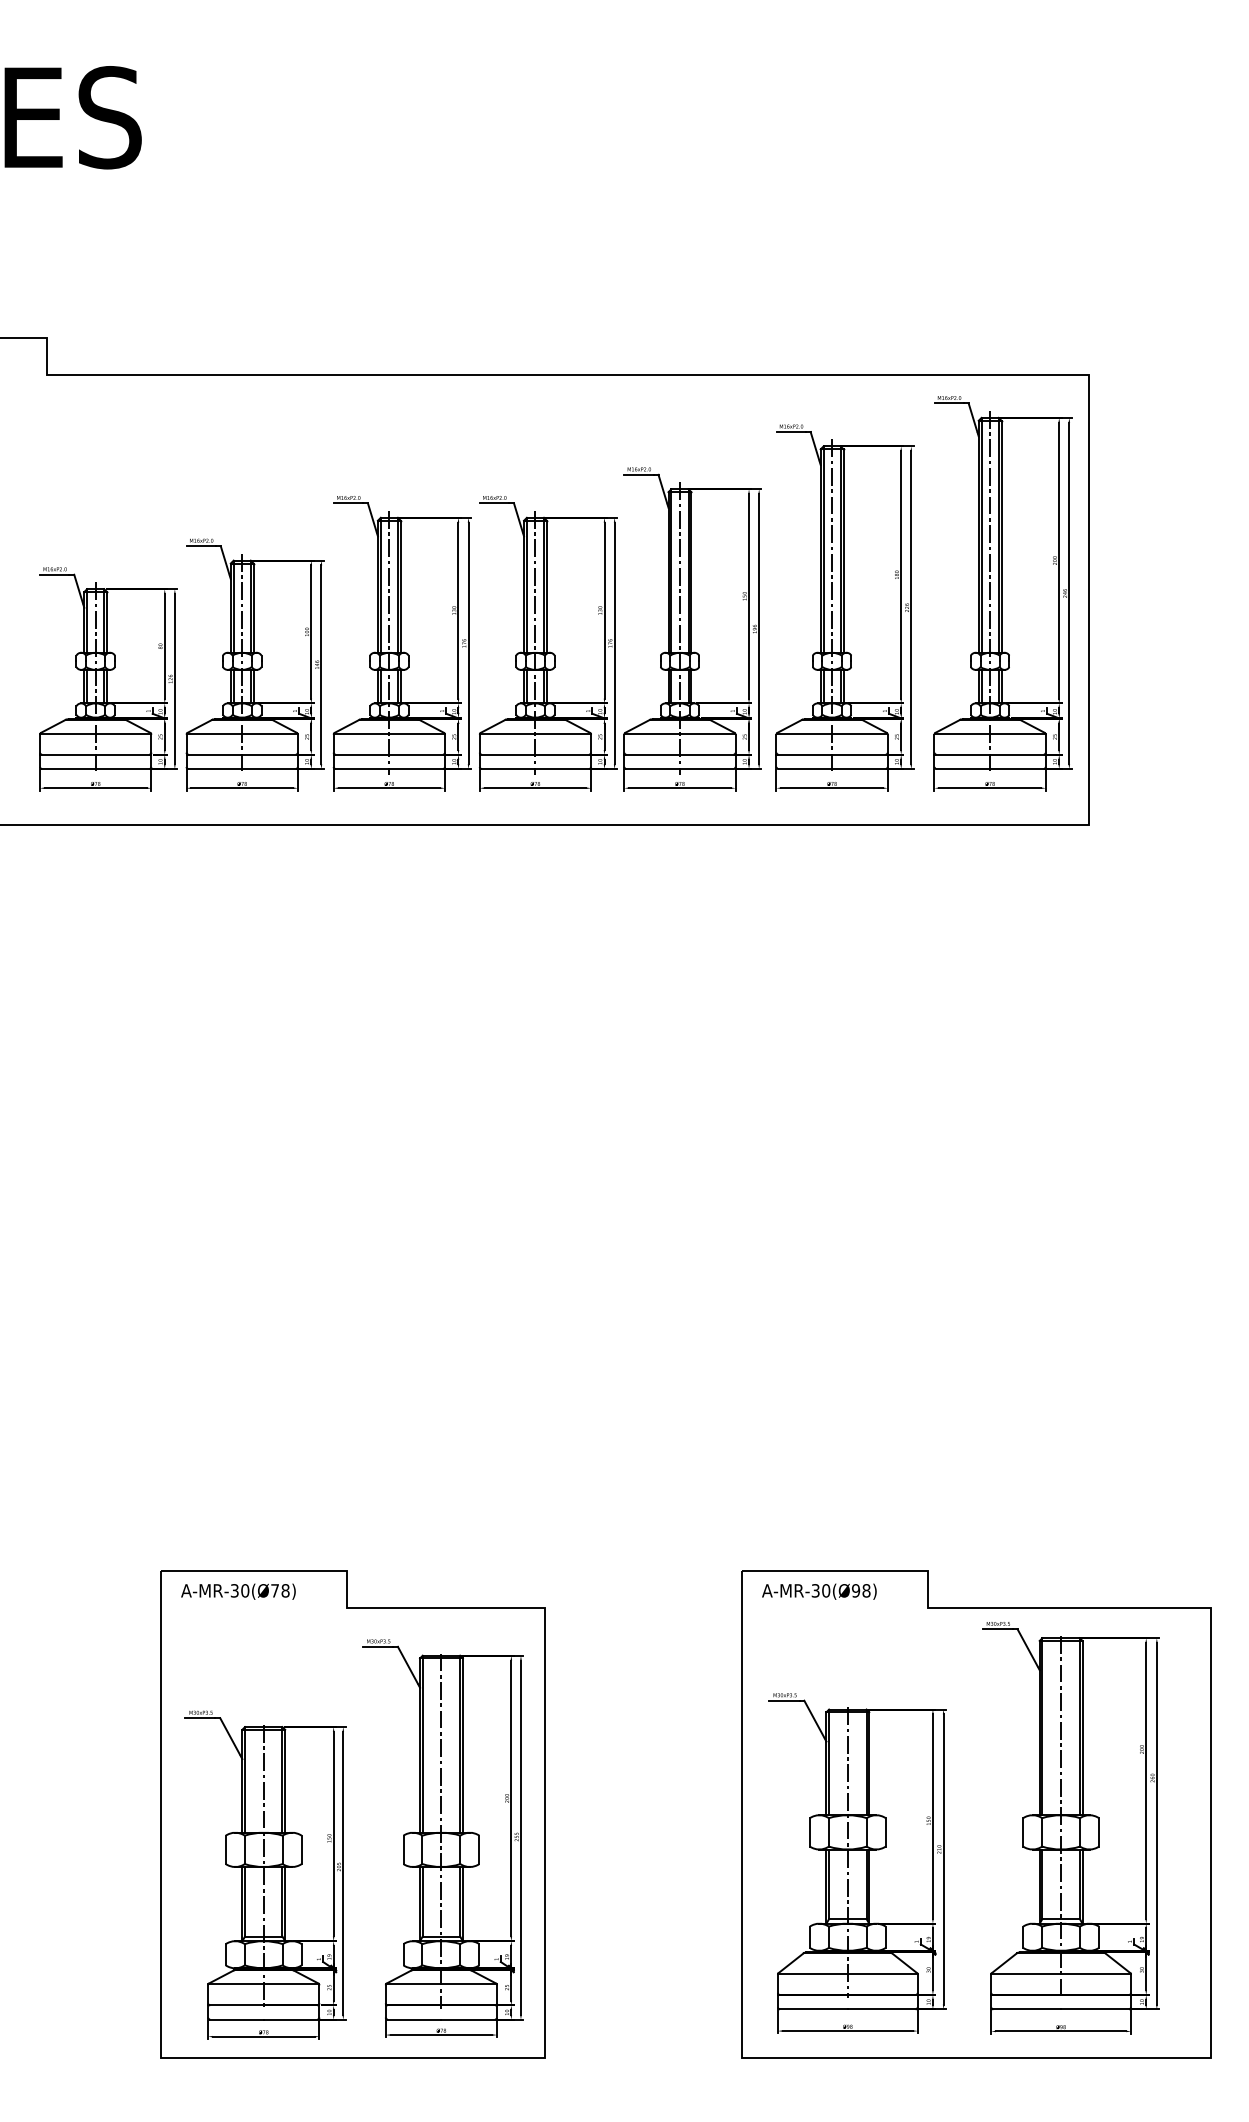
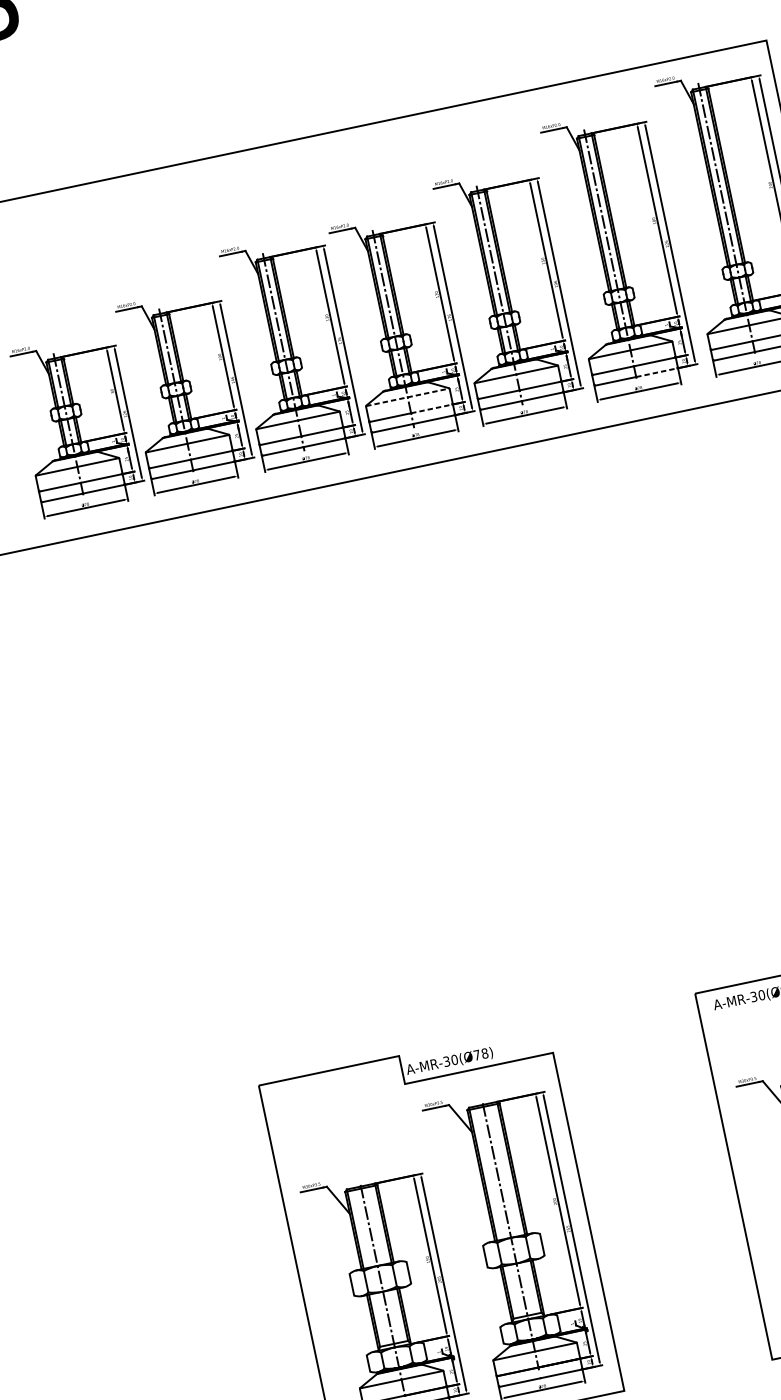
line: (535, 733) -> (407, 397), solid -> dashed
line: (563, 754) -> (432, 408), solid -> dashed
line: (858, 769) -> (656, 373), solid -> dashed
text: (238, 1591) -> (449, 1061), moved

